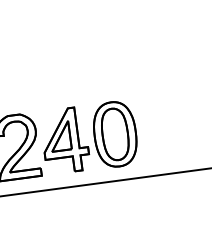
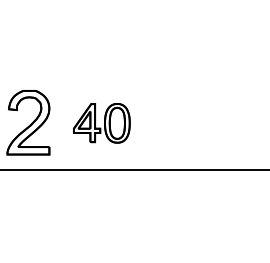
part: (89, 138) -> (101, 123), size x0.6

